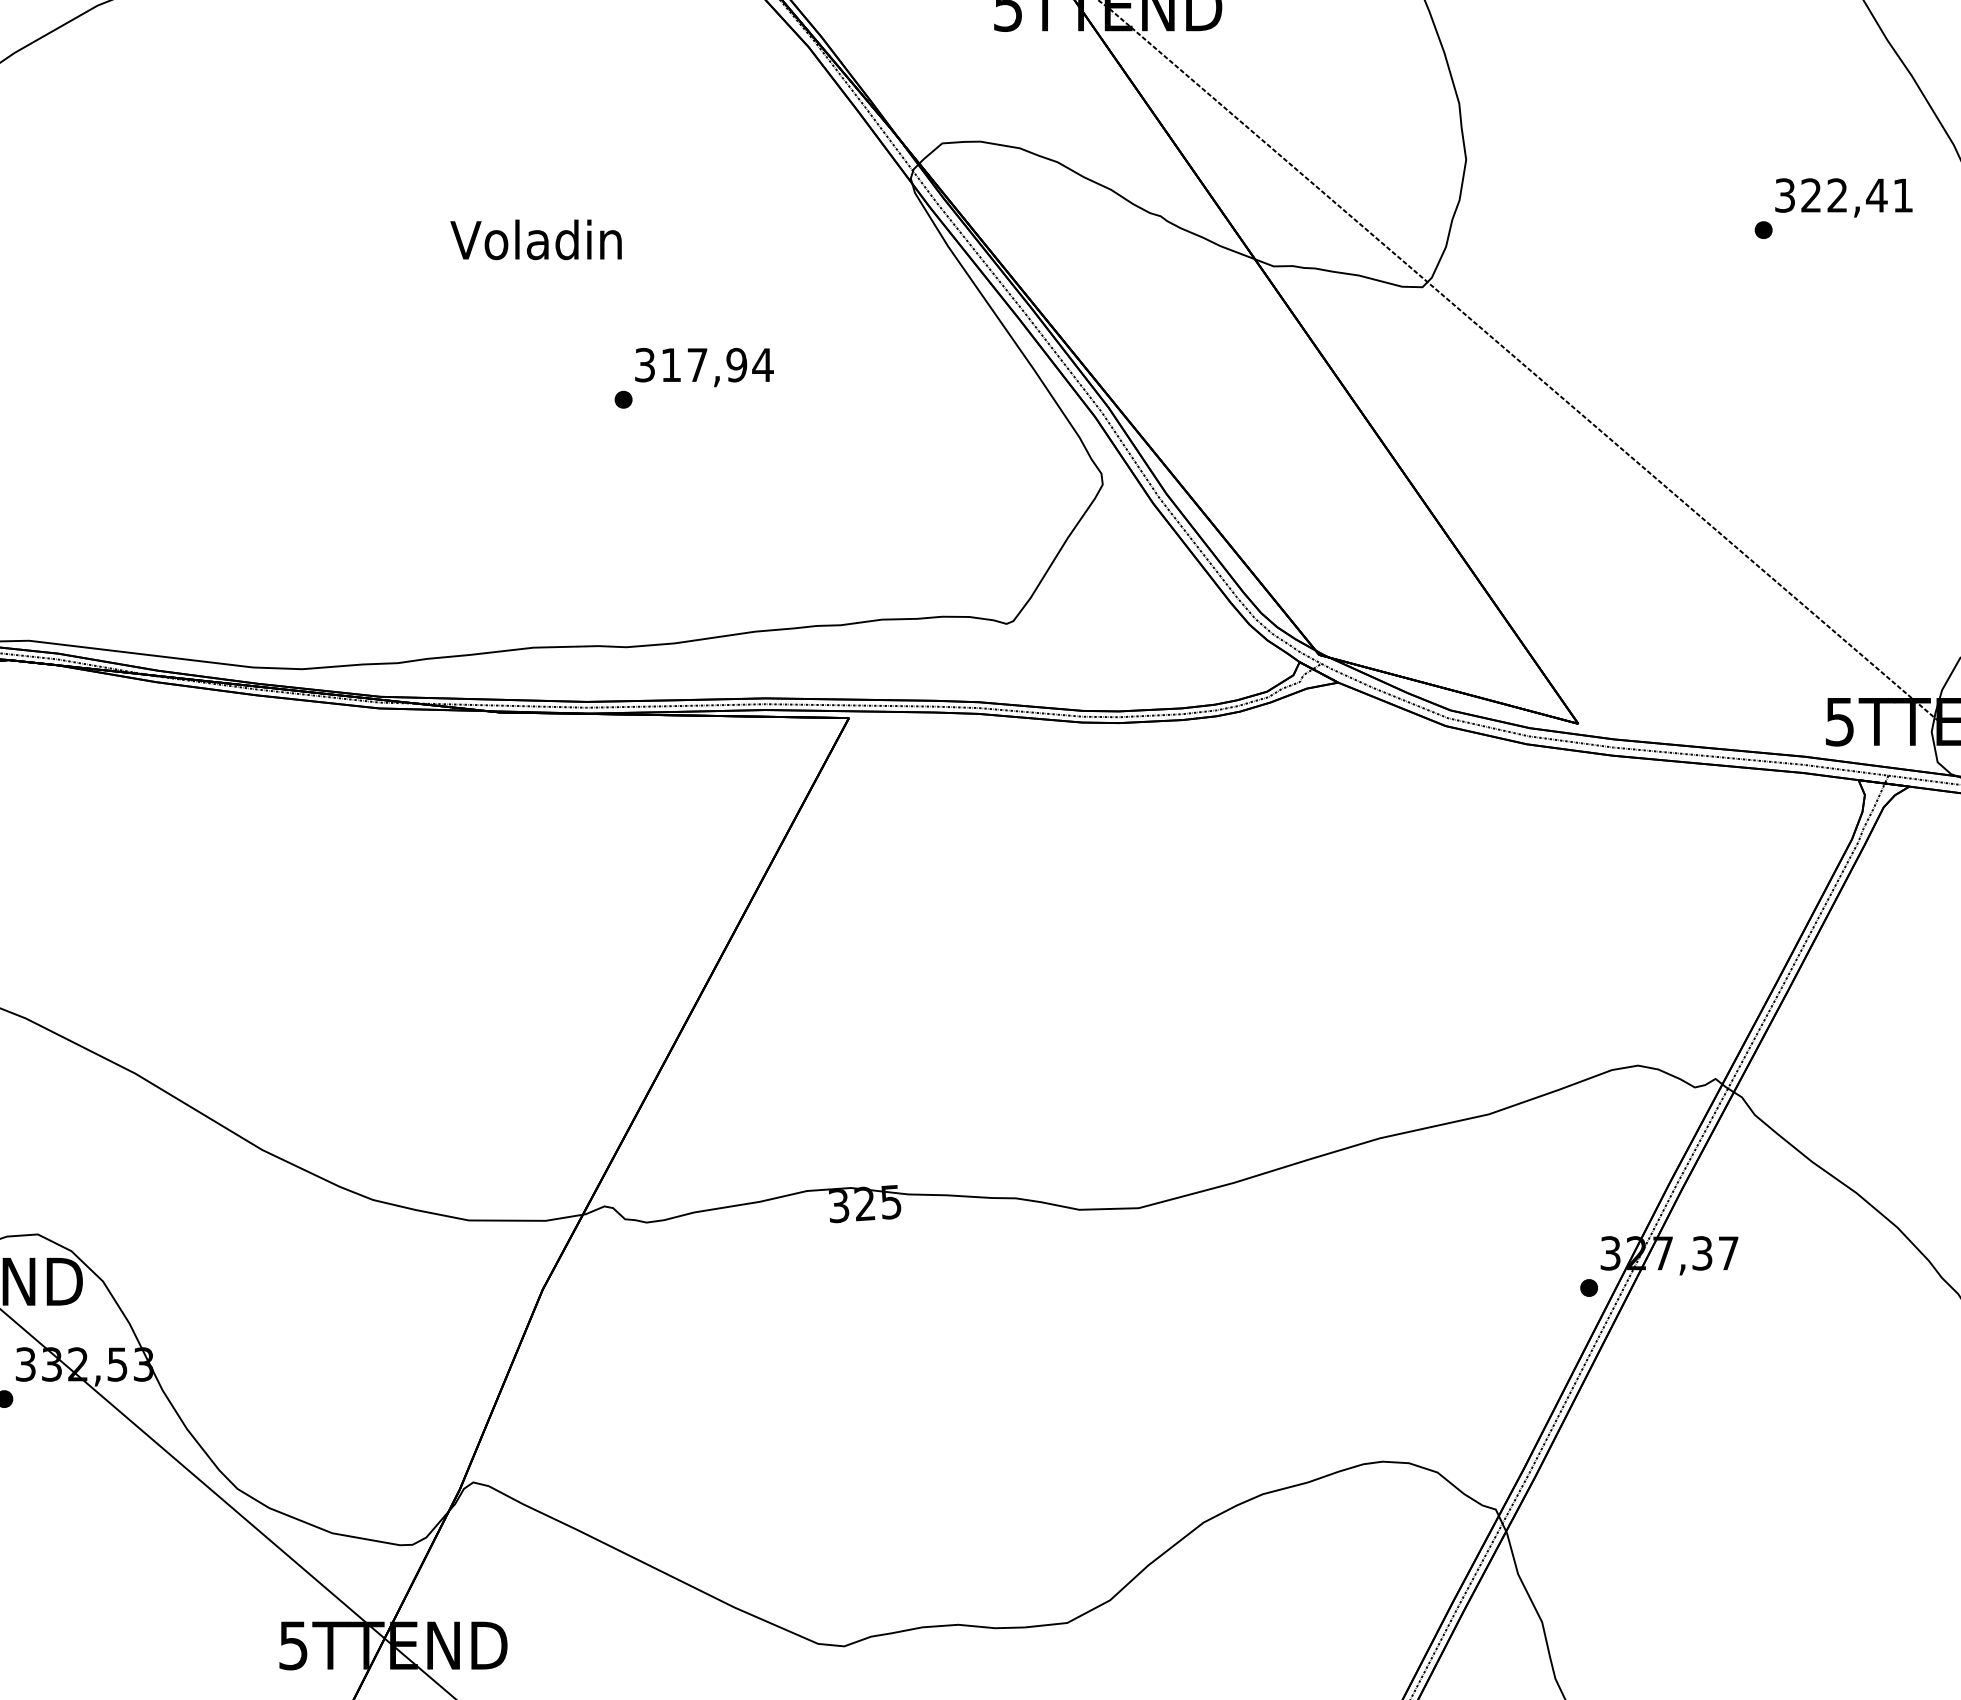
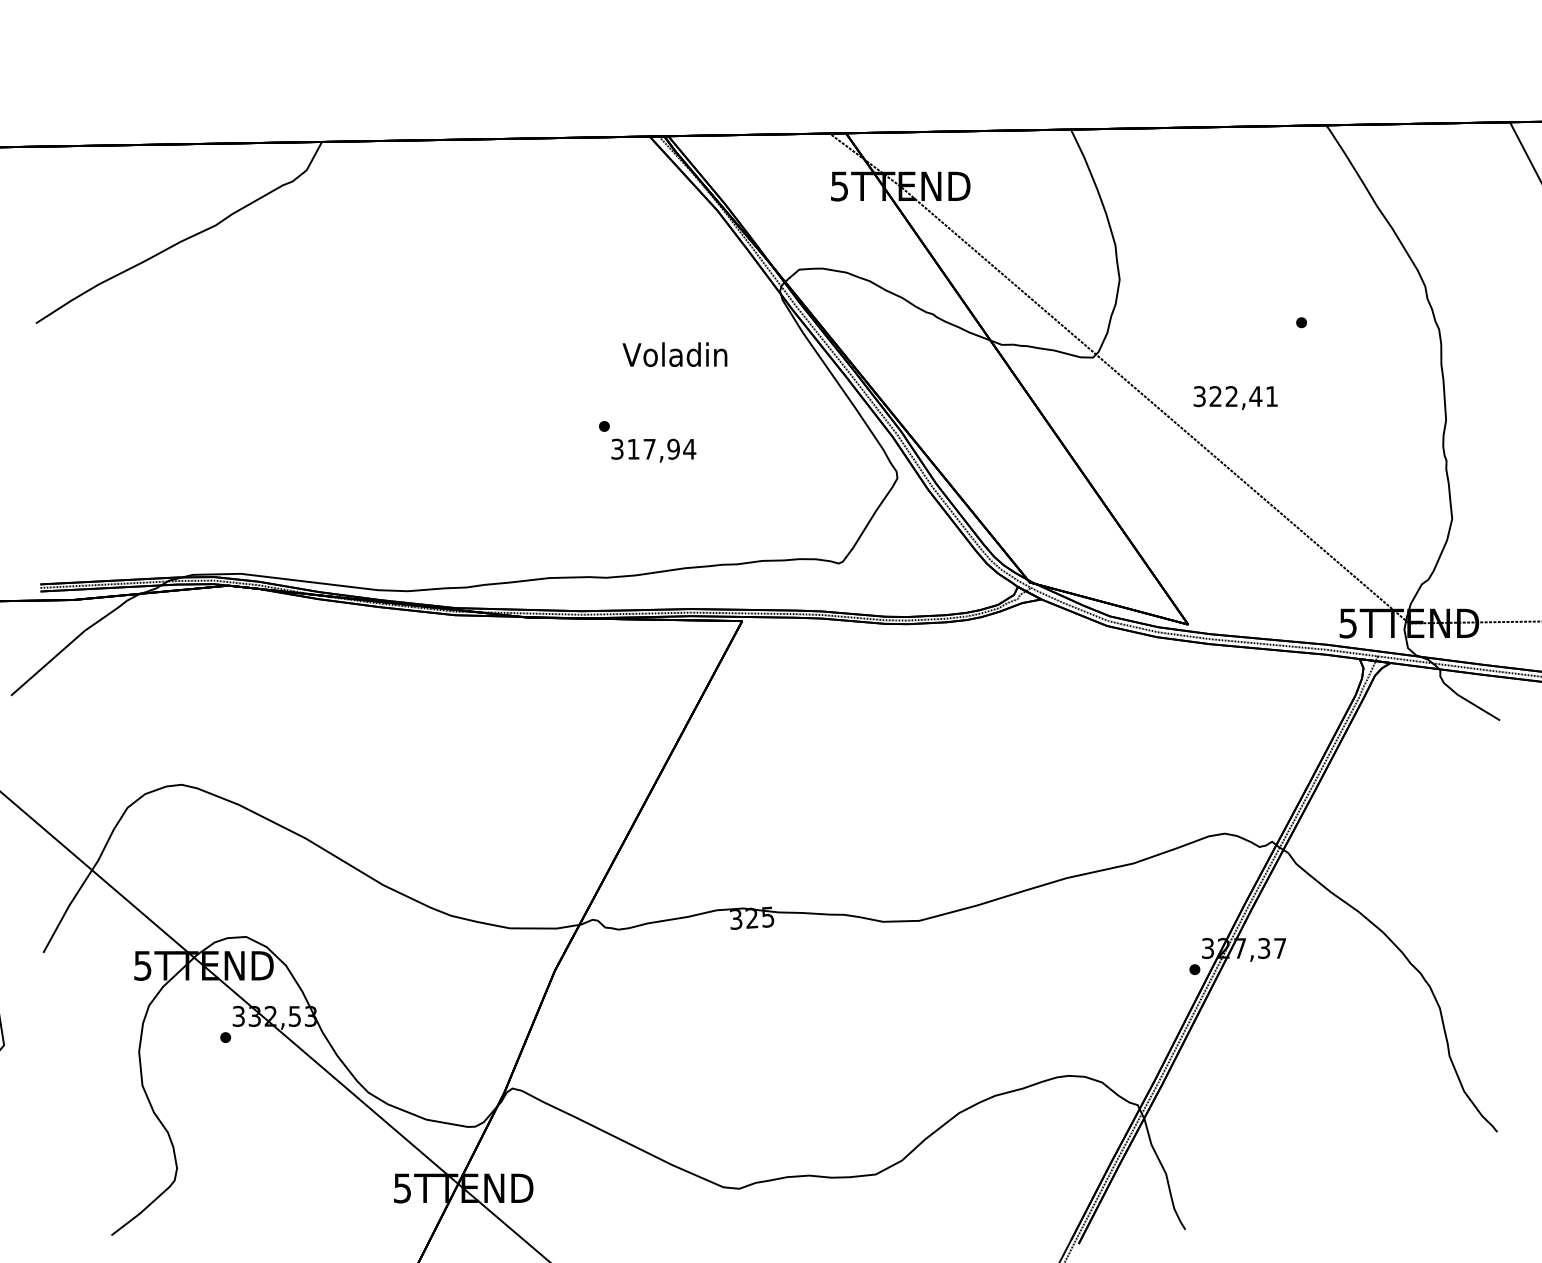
text: (1843, 197) -> (1235, 397), moved
text: (535, 239) -> (674, 354), moved
text: (703, 367) -> (653, 450), moved

